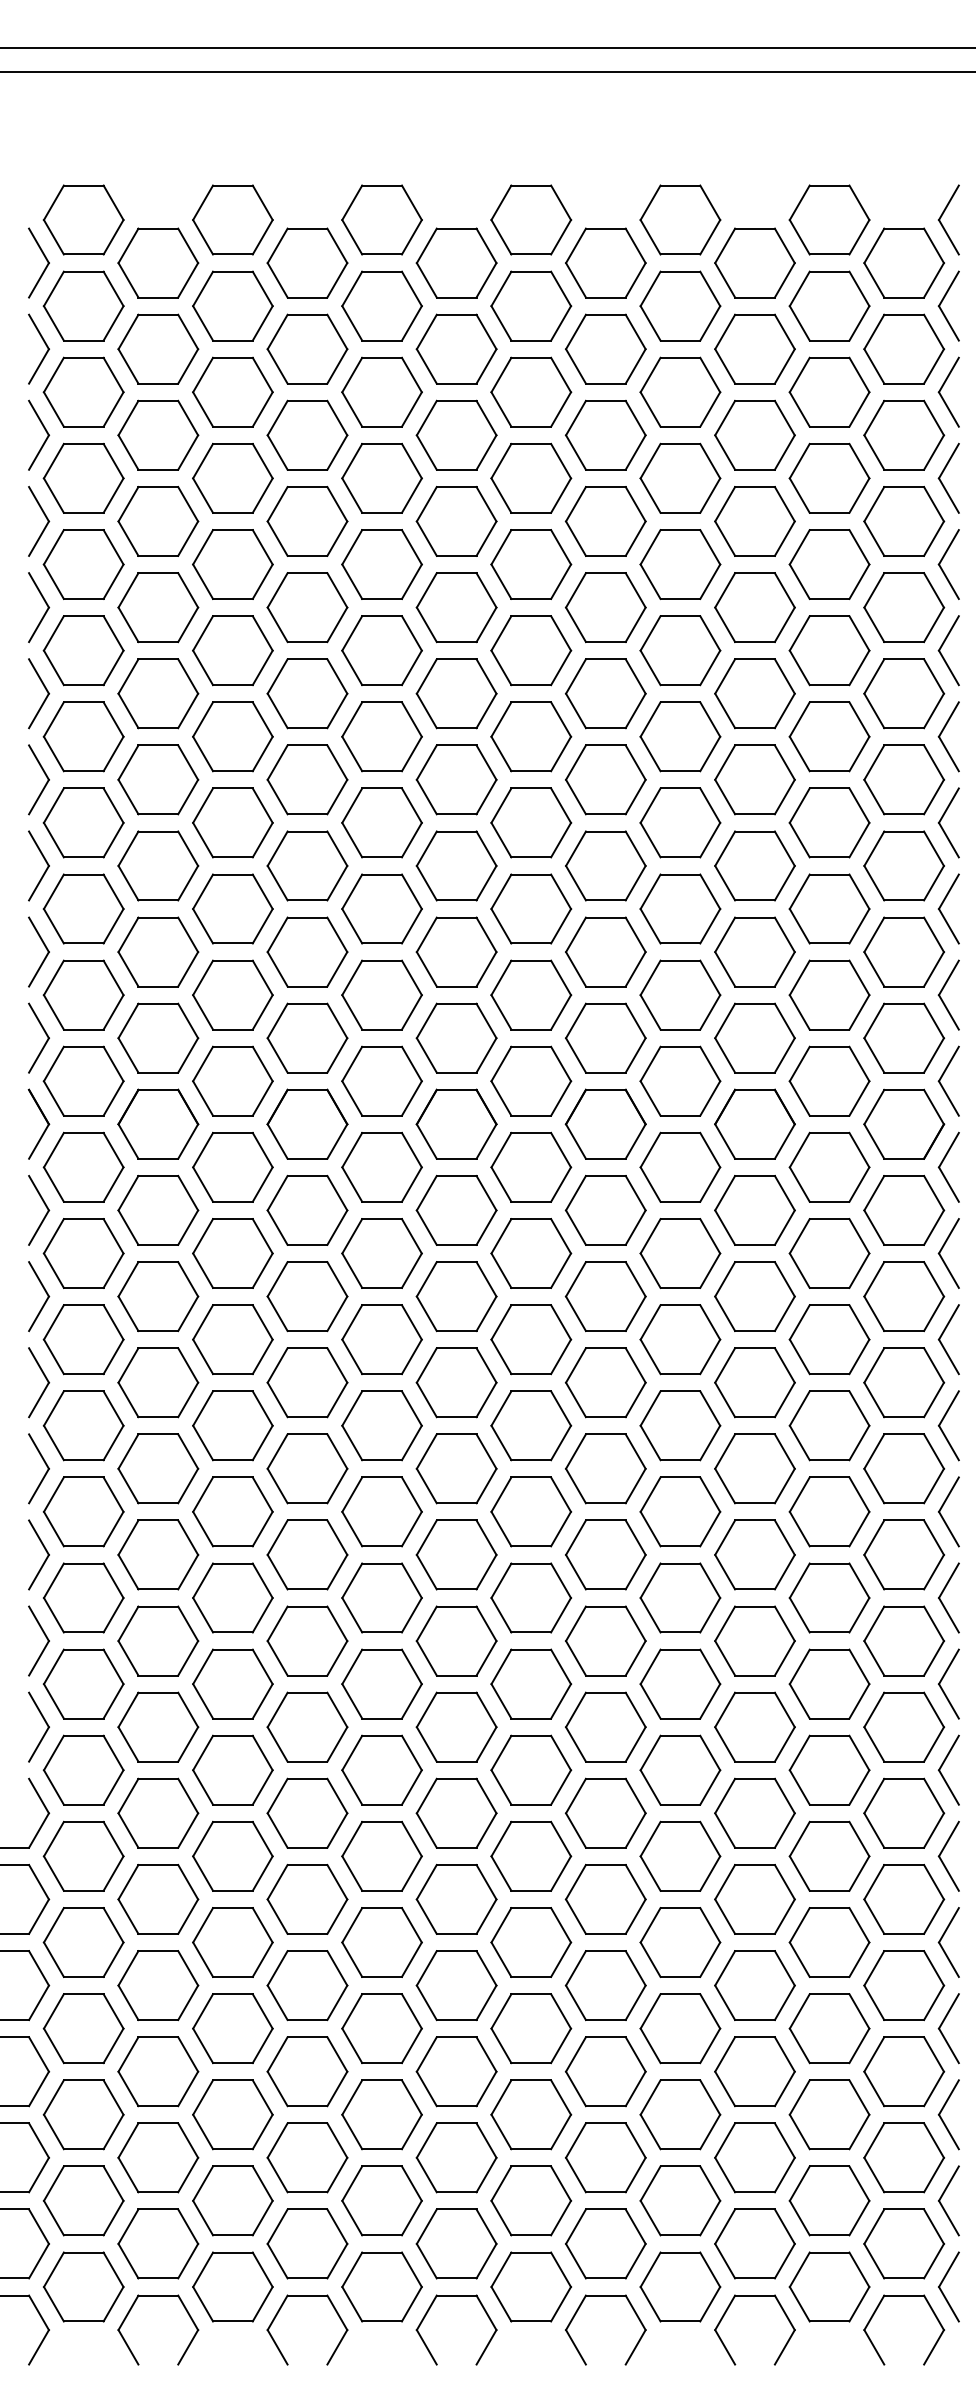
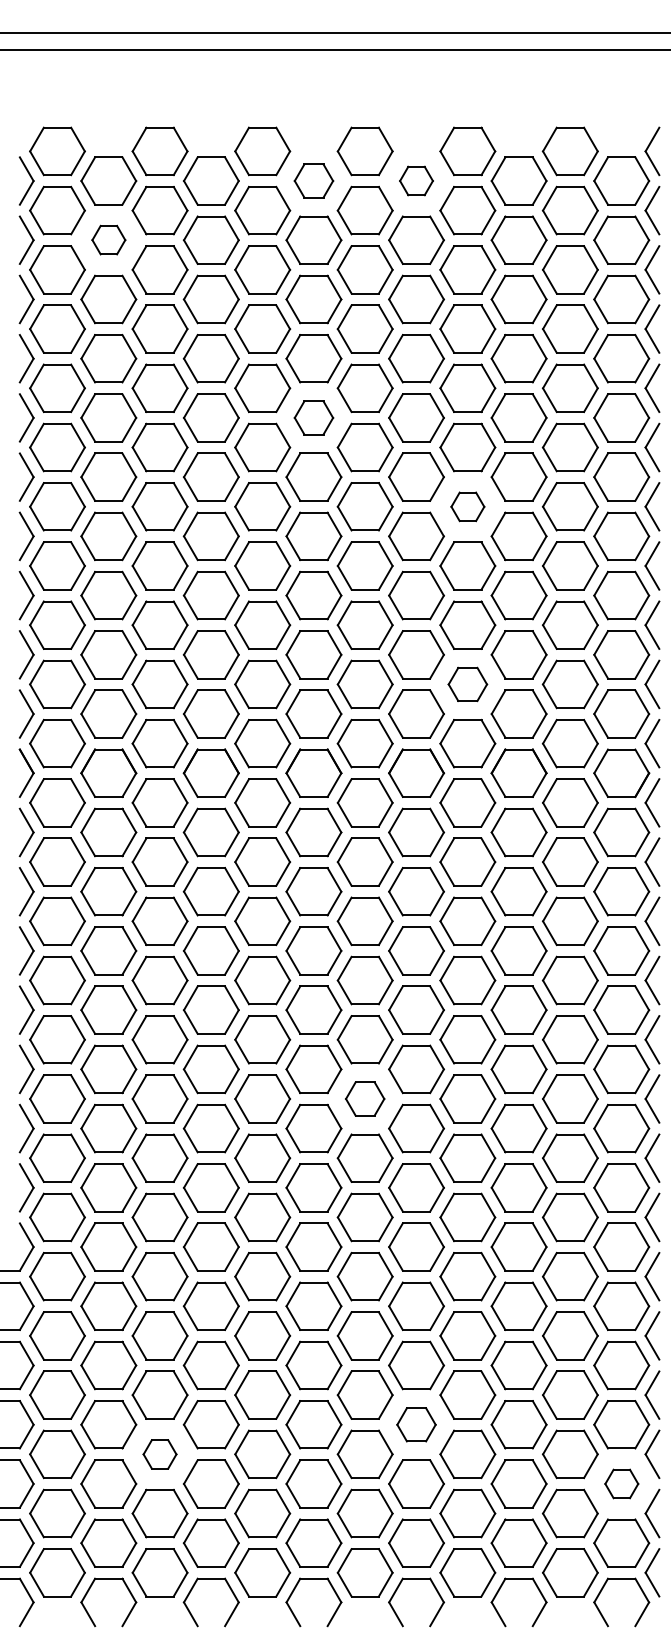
part: (456, 262) -> (313, 180), size x0.7
part: (605, 262) -> (416, 180), size x0.6
part: (157, 348) -> (108, 239), size x0.6
part: (456, 606) -> (313, 417), size x0.7
part: (679, 736) -> (467, 506), size x0.6
part: (679, 995) -> (467, 684), size x0.7
part: (530, 1597) -> (364, 1098), size x0.7
part: (605, 2071) -> (416, 1424), size x0.7
part: (232, 2114) -> (159, 1454), size x0.6
part: (903, 2157) -> (621, 1483), size x0.6

